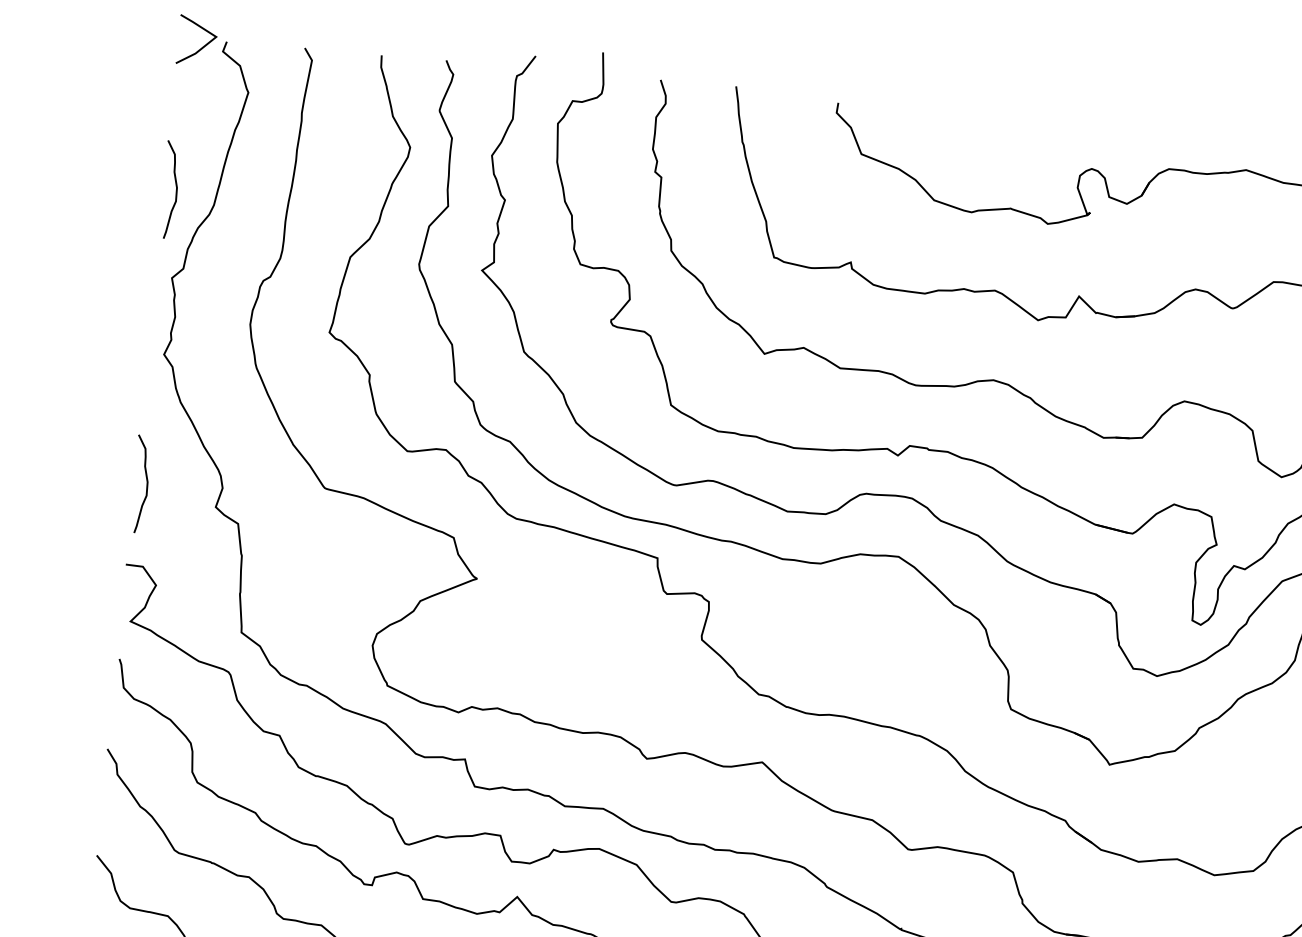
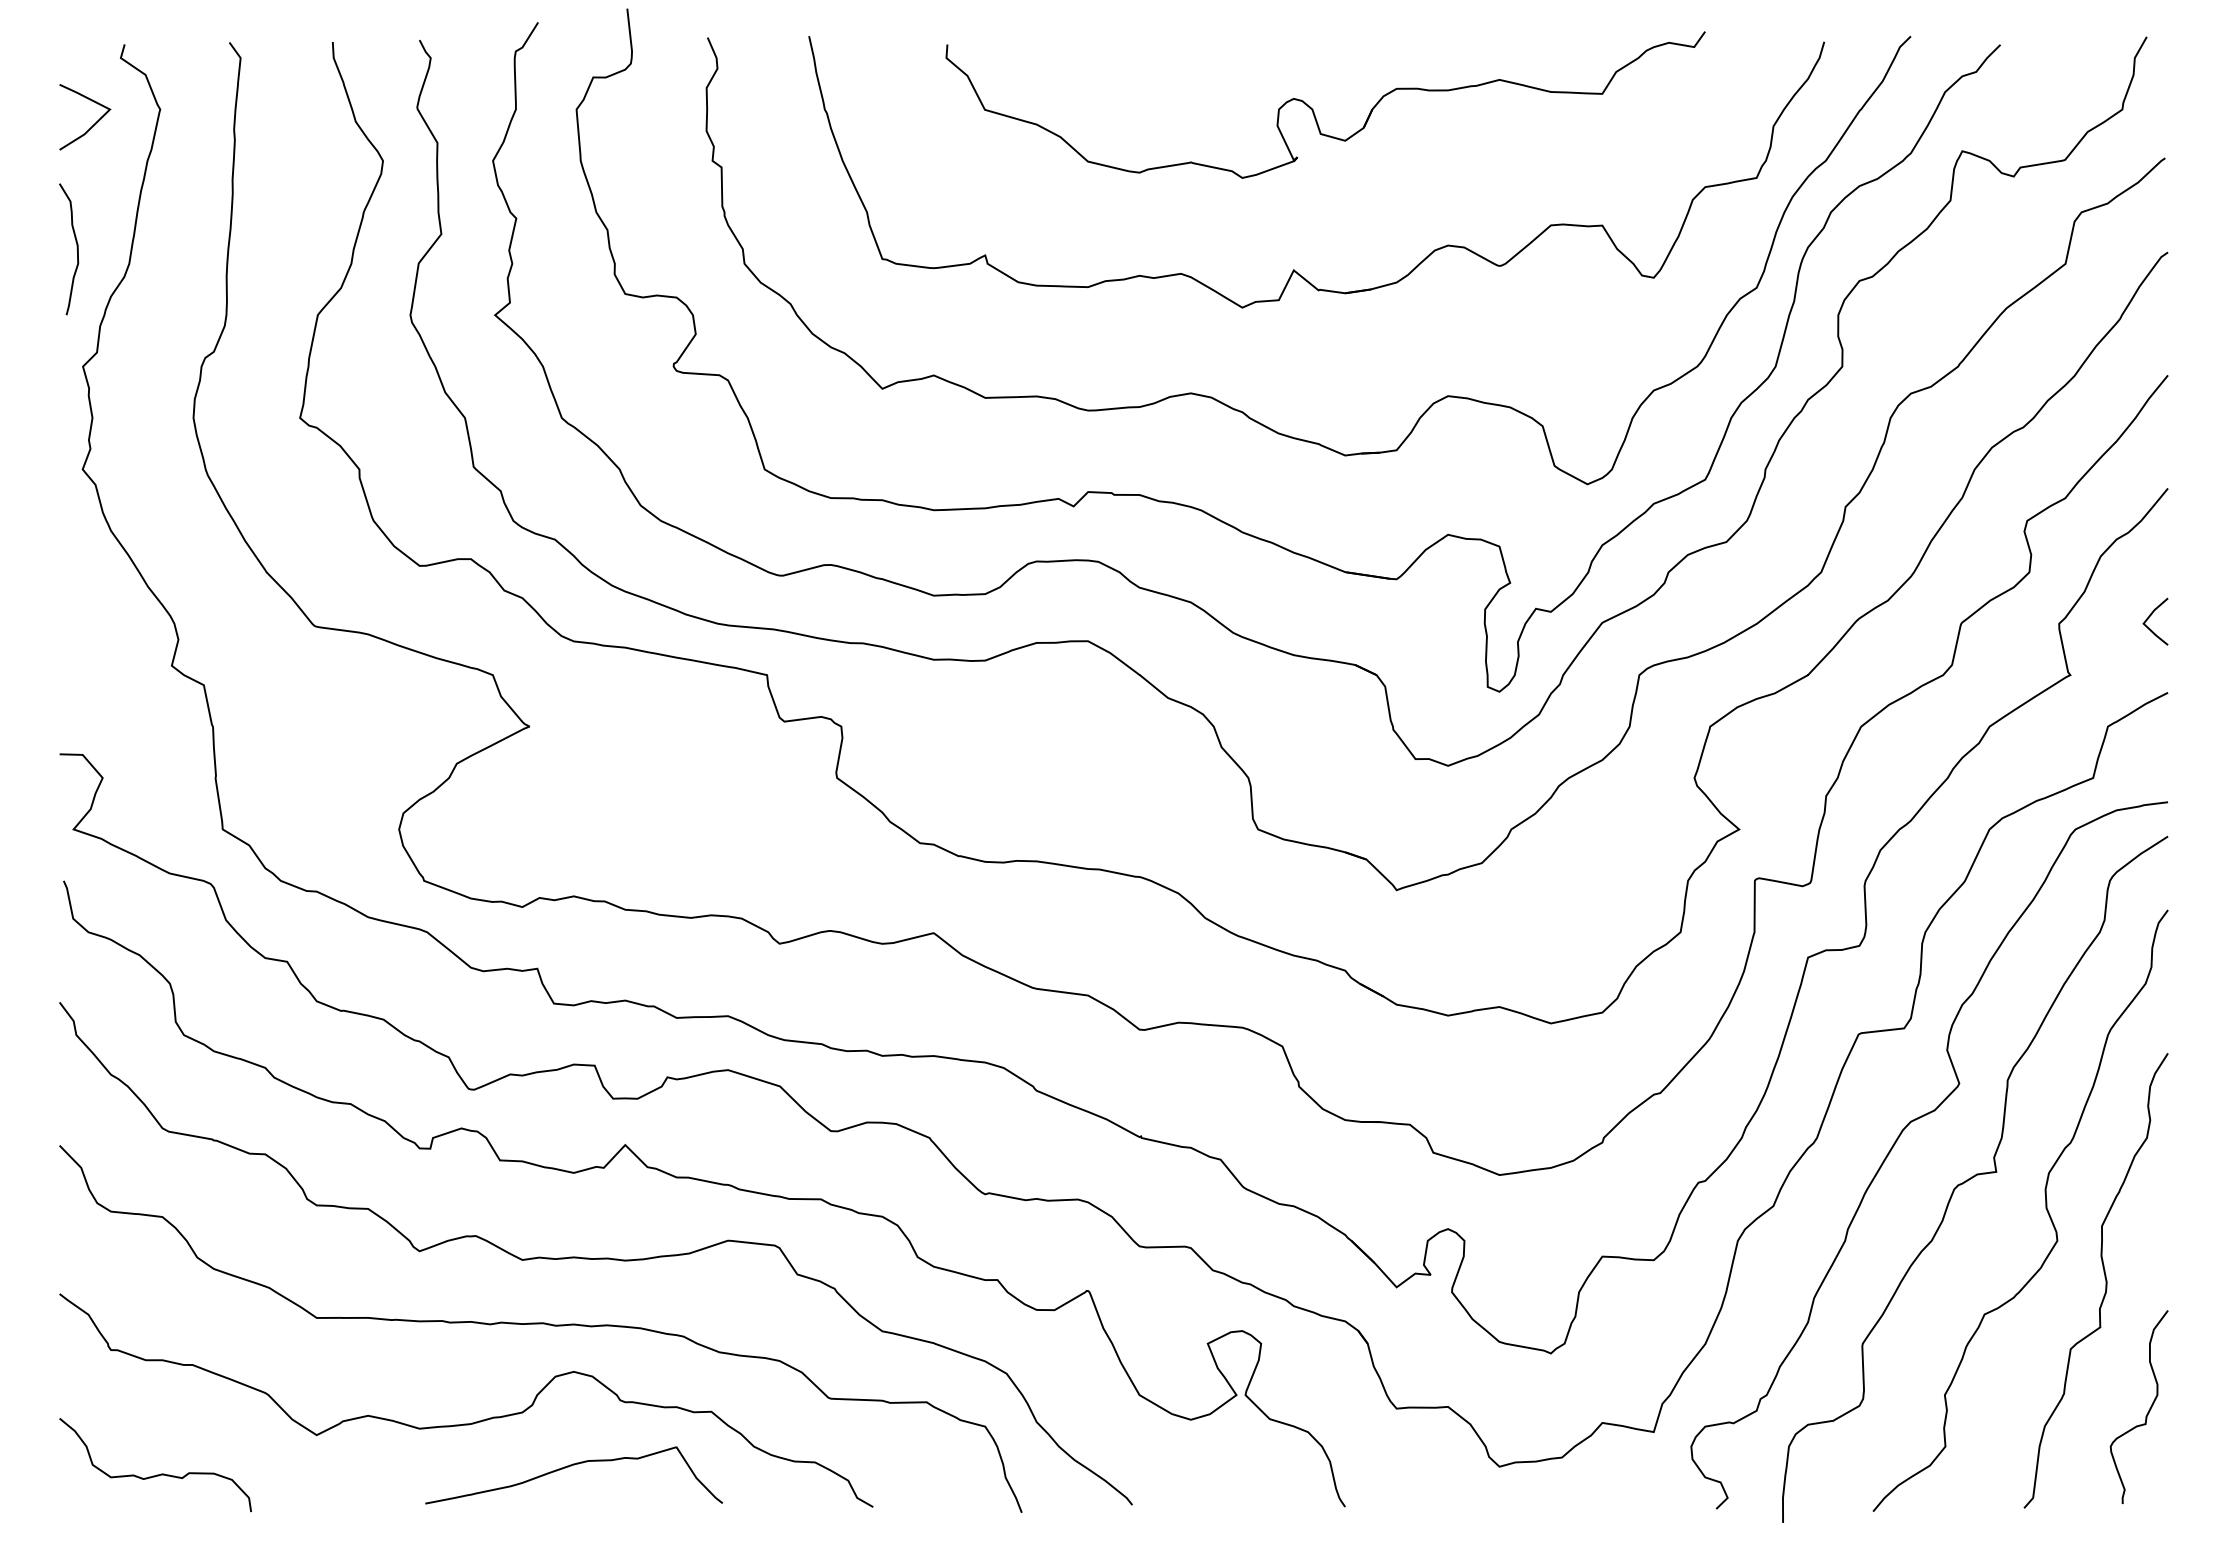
line: (202, 46) -> (93, 124), moved
curve: (146, 484) -> (76, 645), removed

